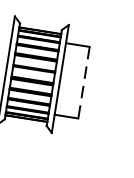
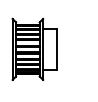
line: (83, 82) -> (56, 49), dashed -> solid

